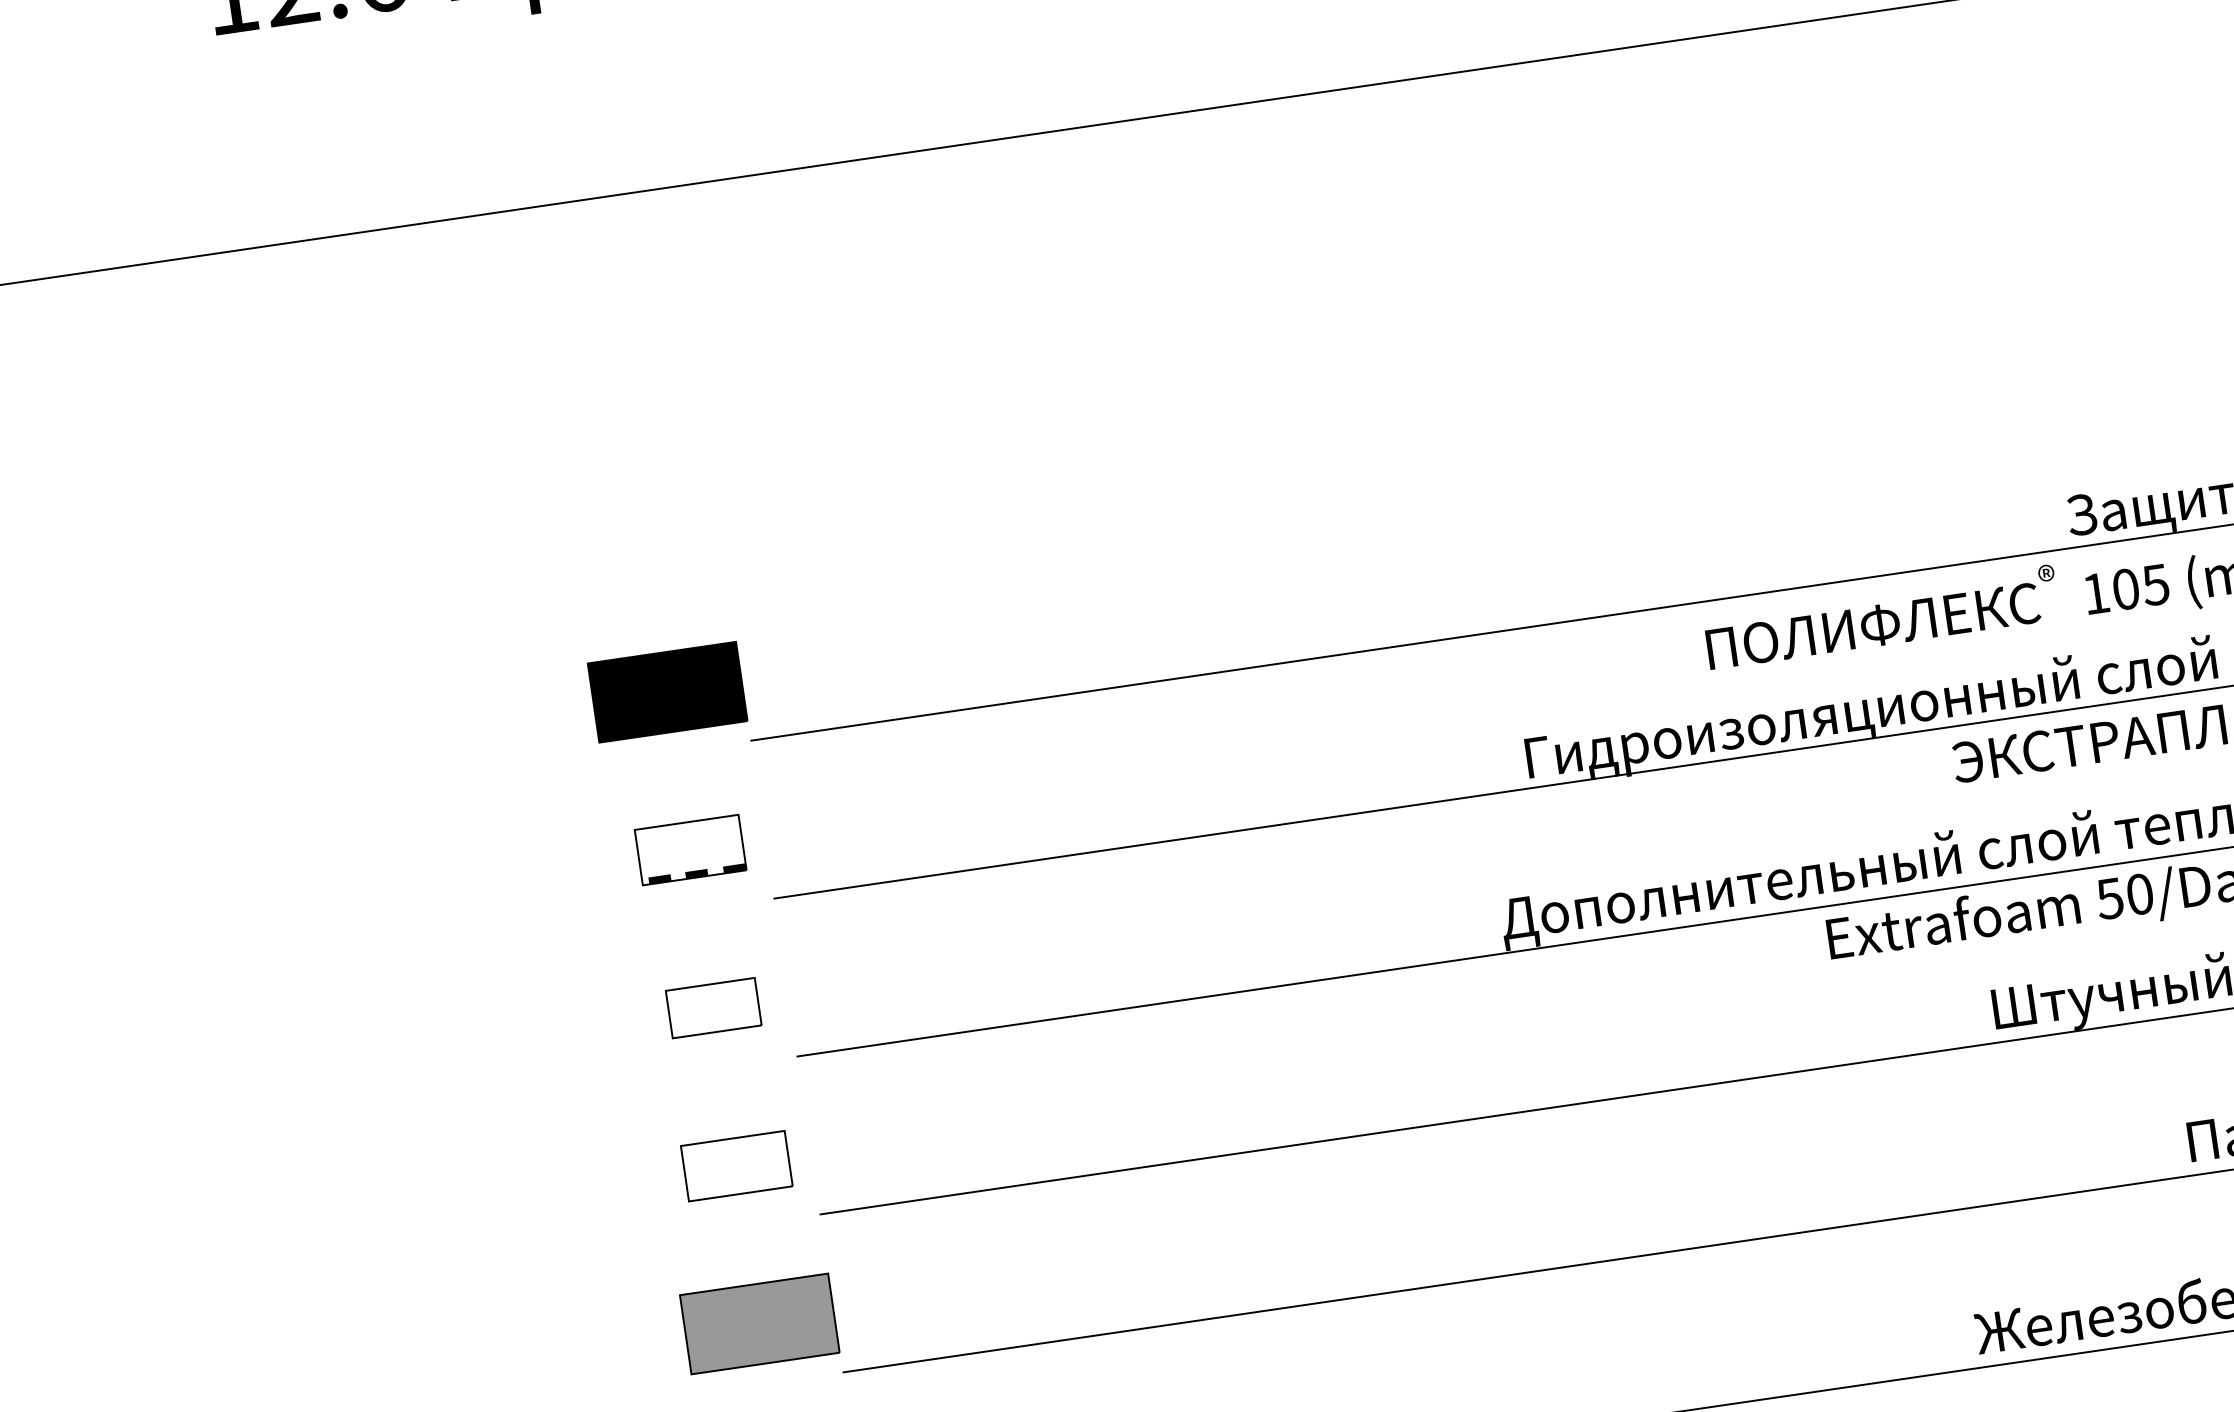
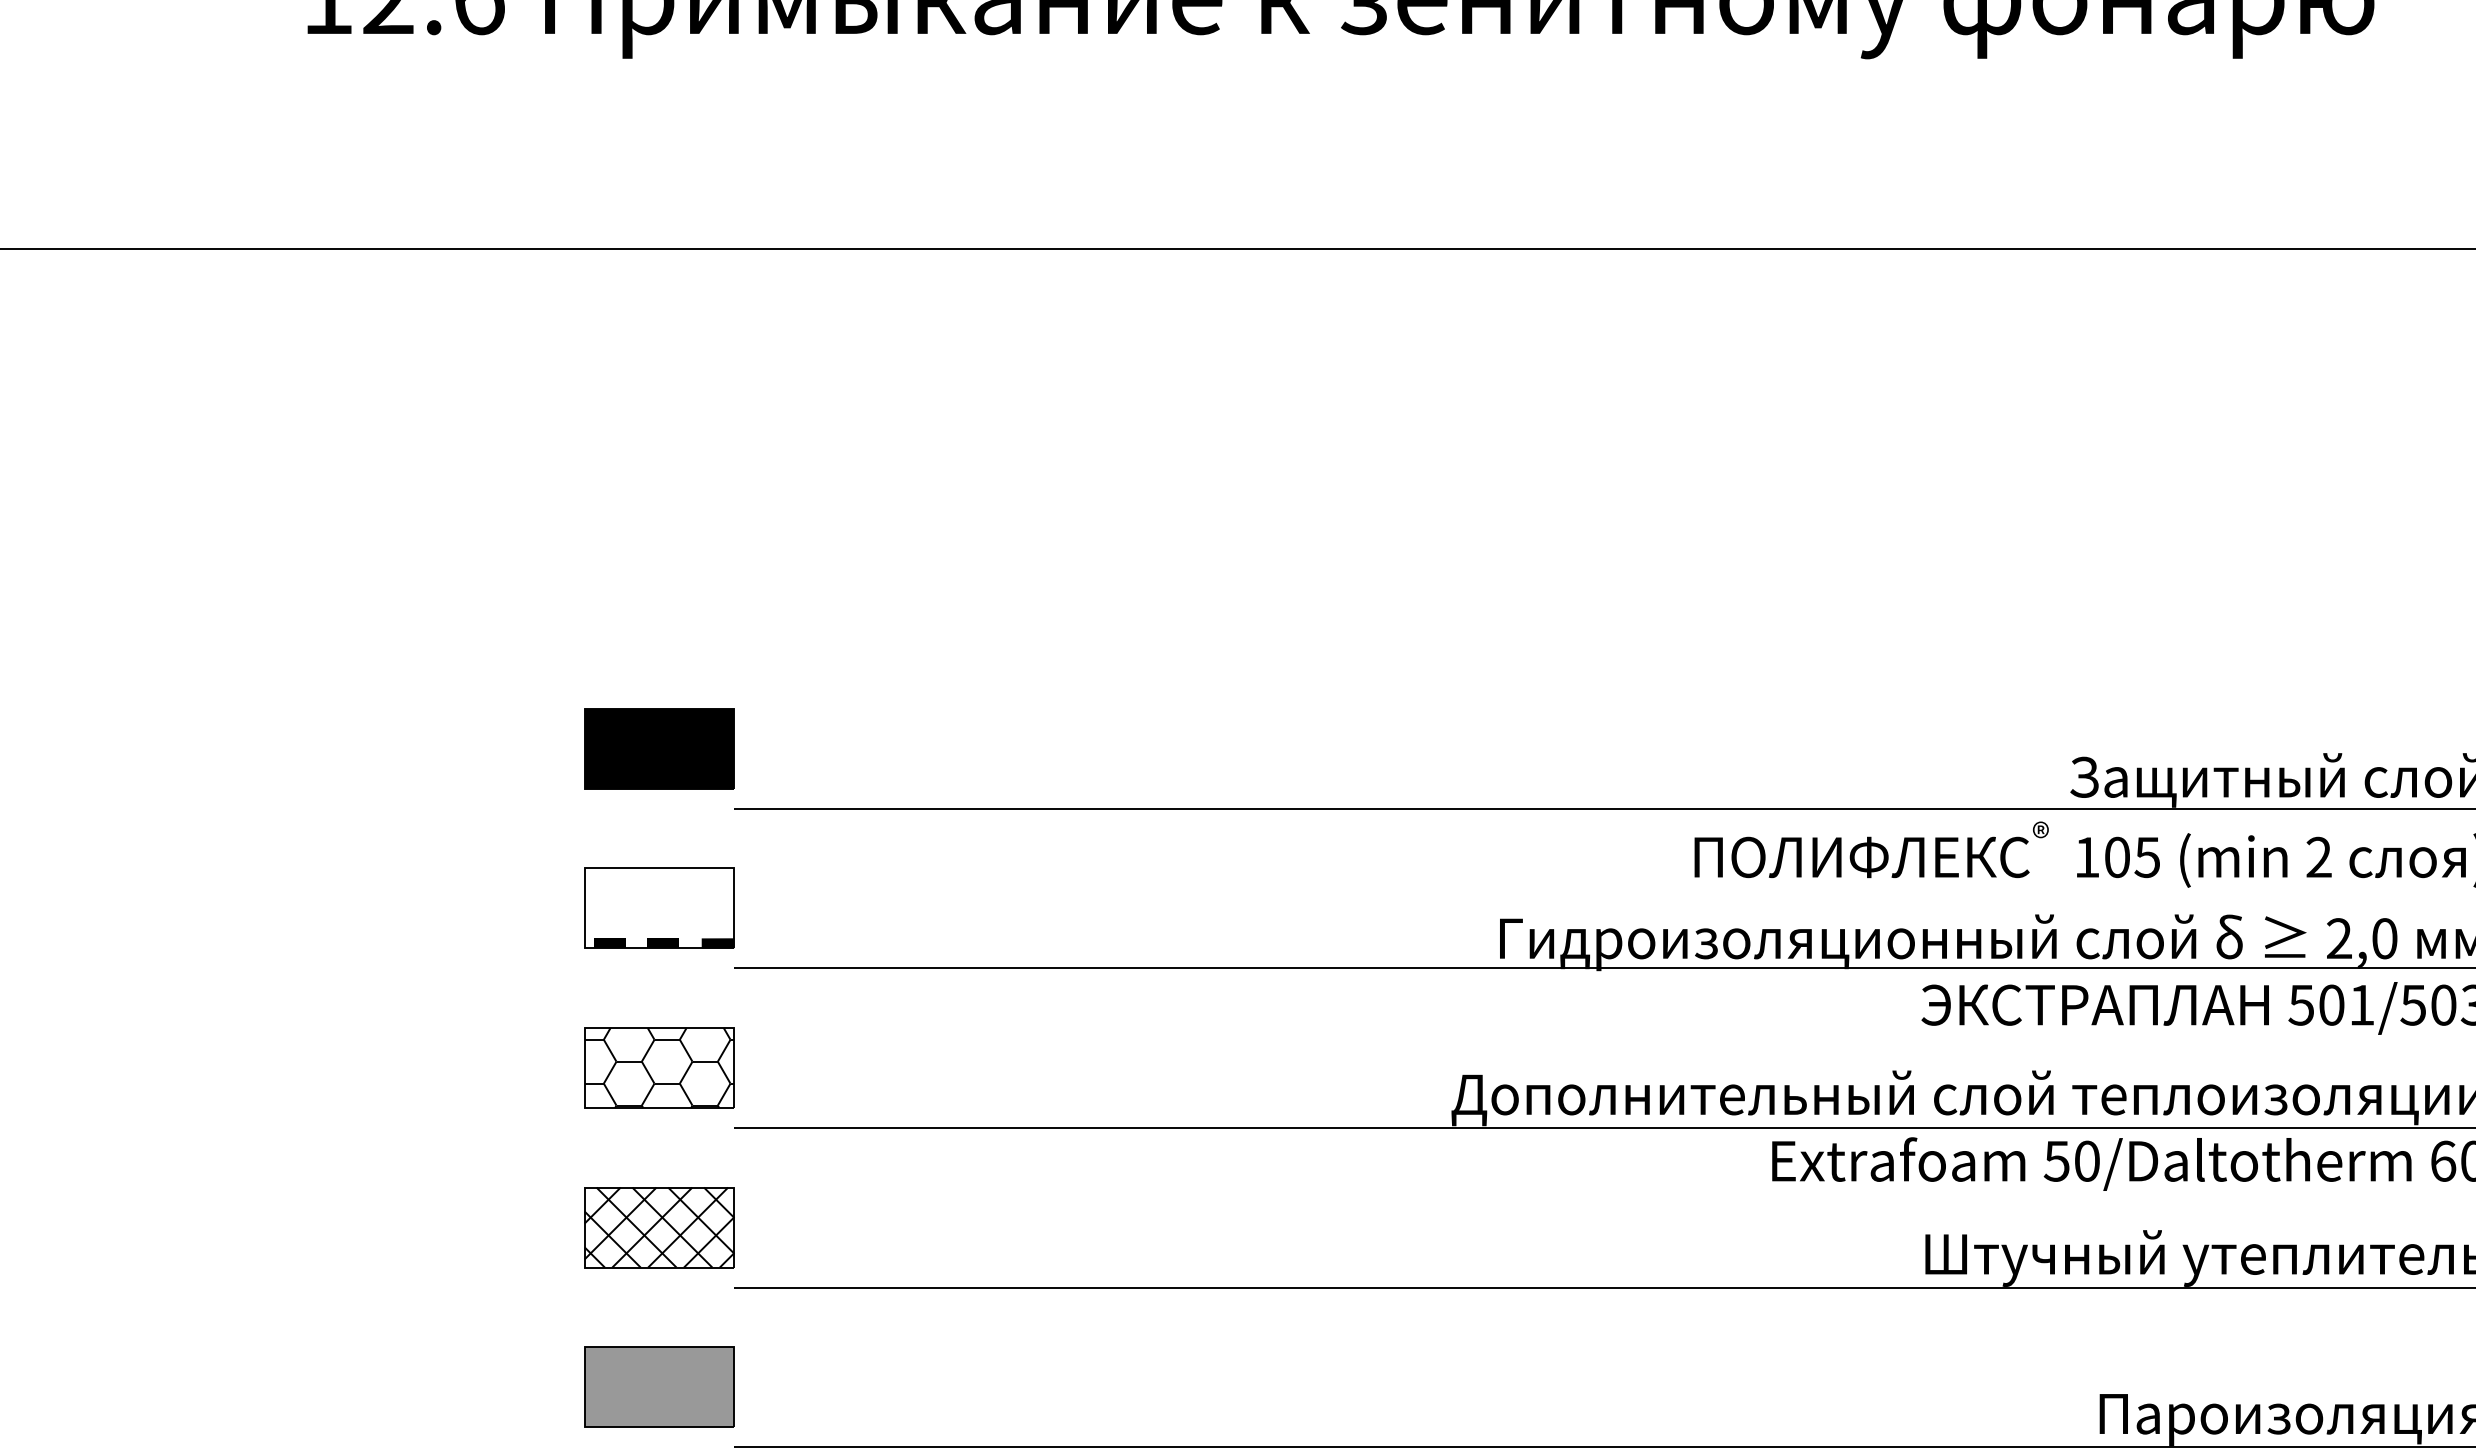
part: (690, 849) -> (659, 907), size x1.43
part: (713, 1007) -> (659, 1067), size x1.67
part: (736, 1165) -> (659, 1227), size x1.43

